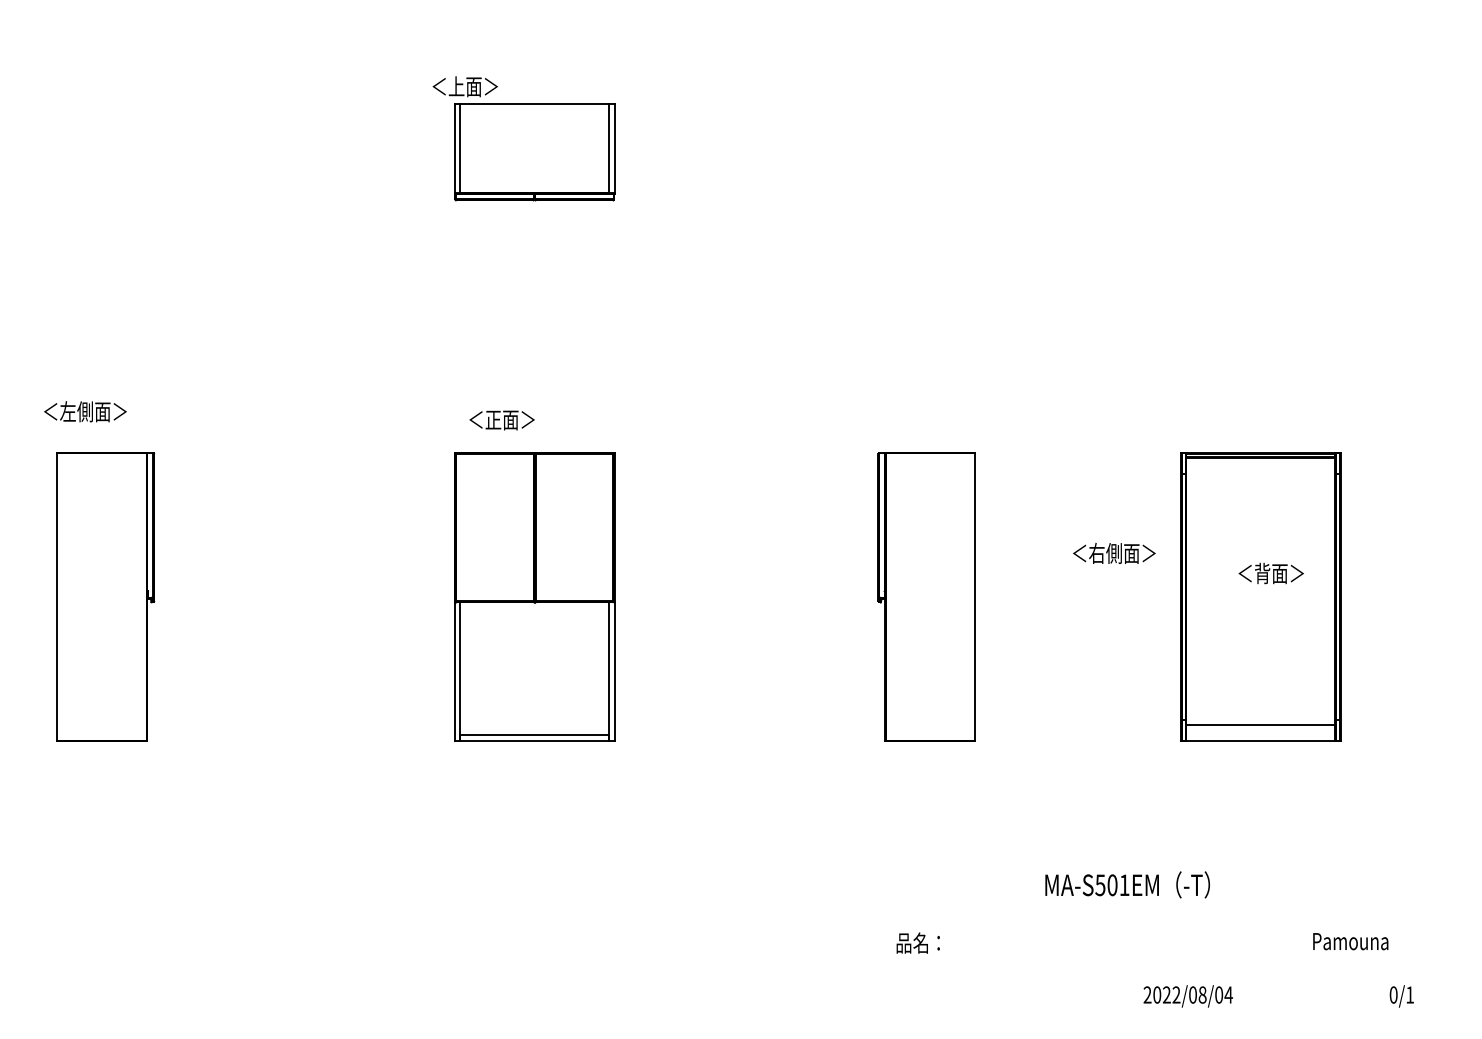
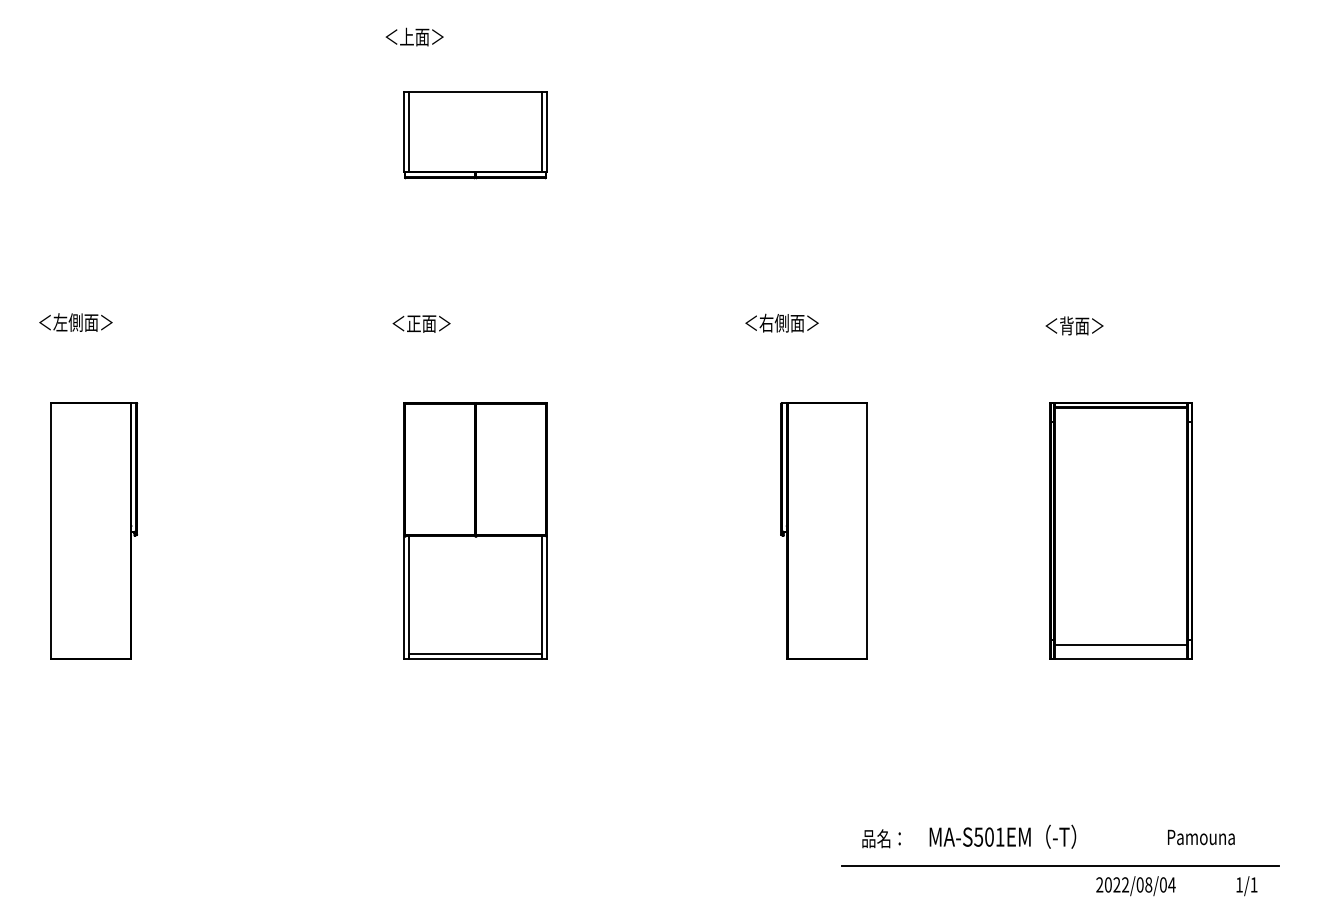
text: (464, 86) -> (413, 36), moved
text: (85, 411) -> (75, 322), moved
text: (501, 420) -> (421, 324), moved
text: (1114, 553) -> (782, 323), moved
text: (1270, 573) -> (1073, 325), moved
text: (1127, 884) -> (1002, 836), moved
text: (917, 942) -> (880, 838), moved
line: (1192, 973) -> (1060, 865), added
text: (1393, 994) -> (1239, 884), 0/1 -> 1/1
text: (1187, 996) -> (1135, 886), moved

